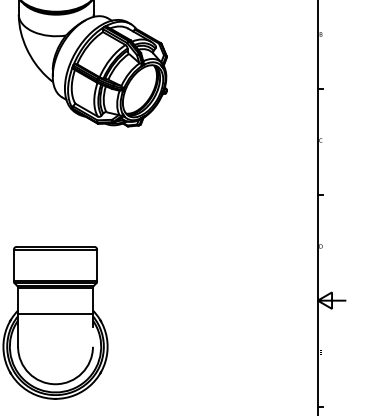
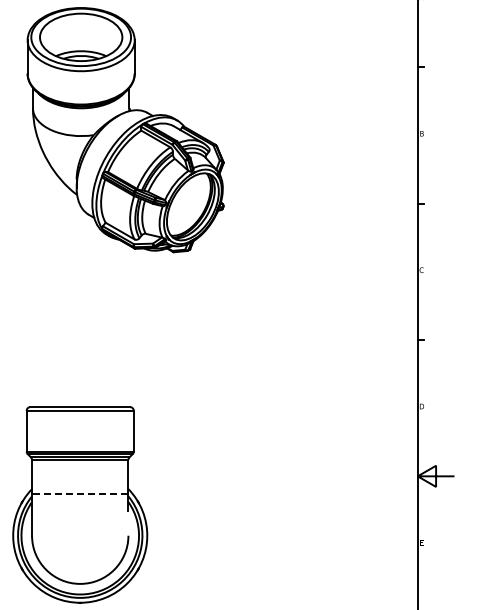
line: (55, 313) -> (80, 493), solid -> dashed

